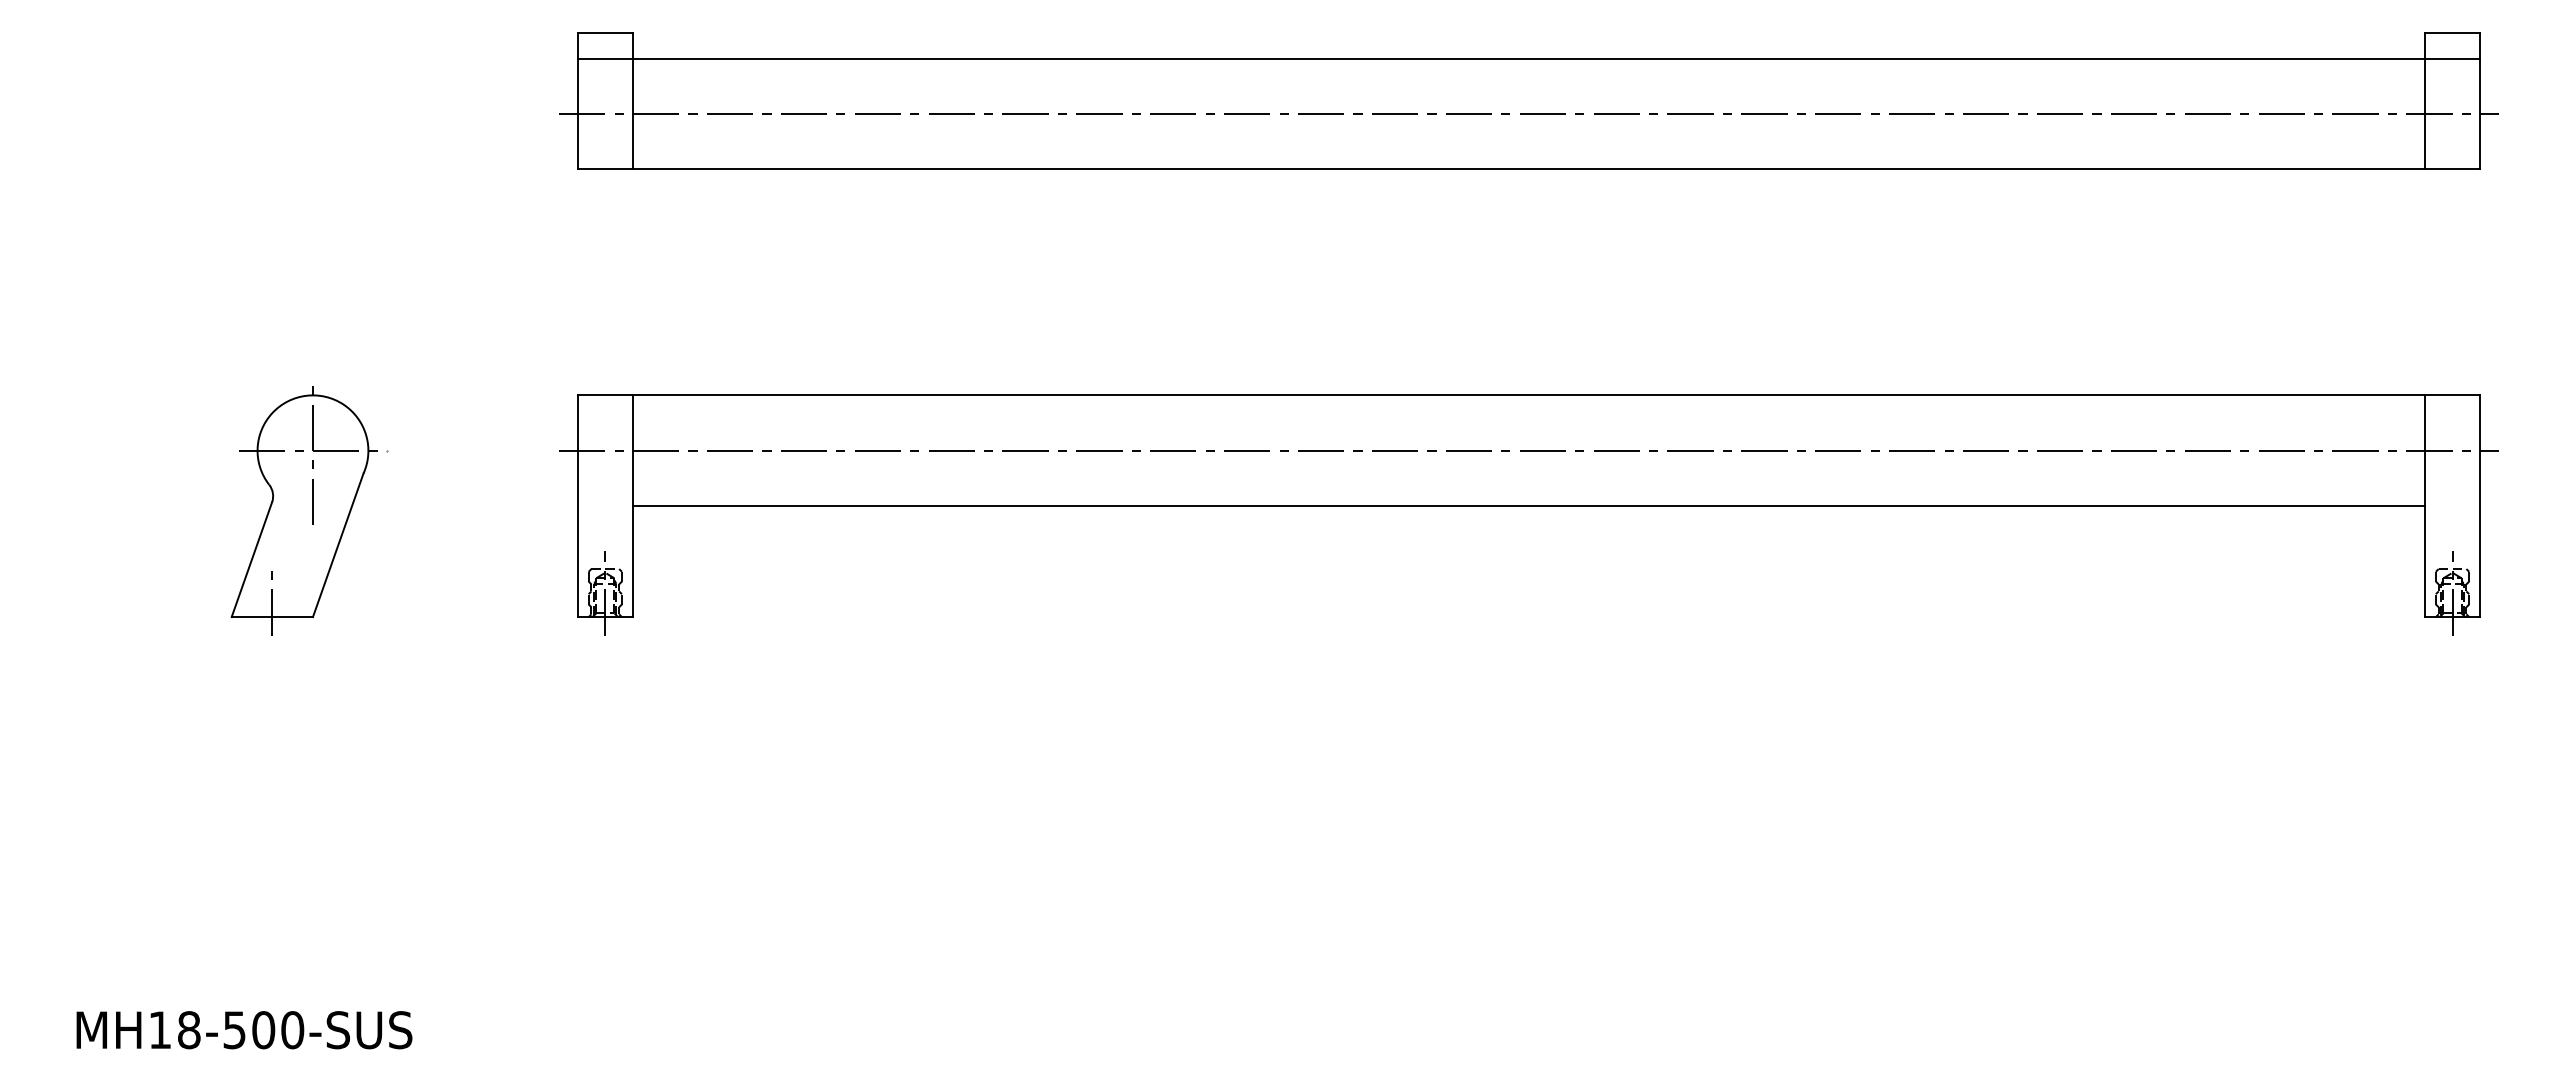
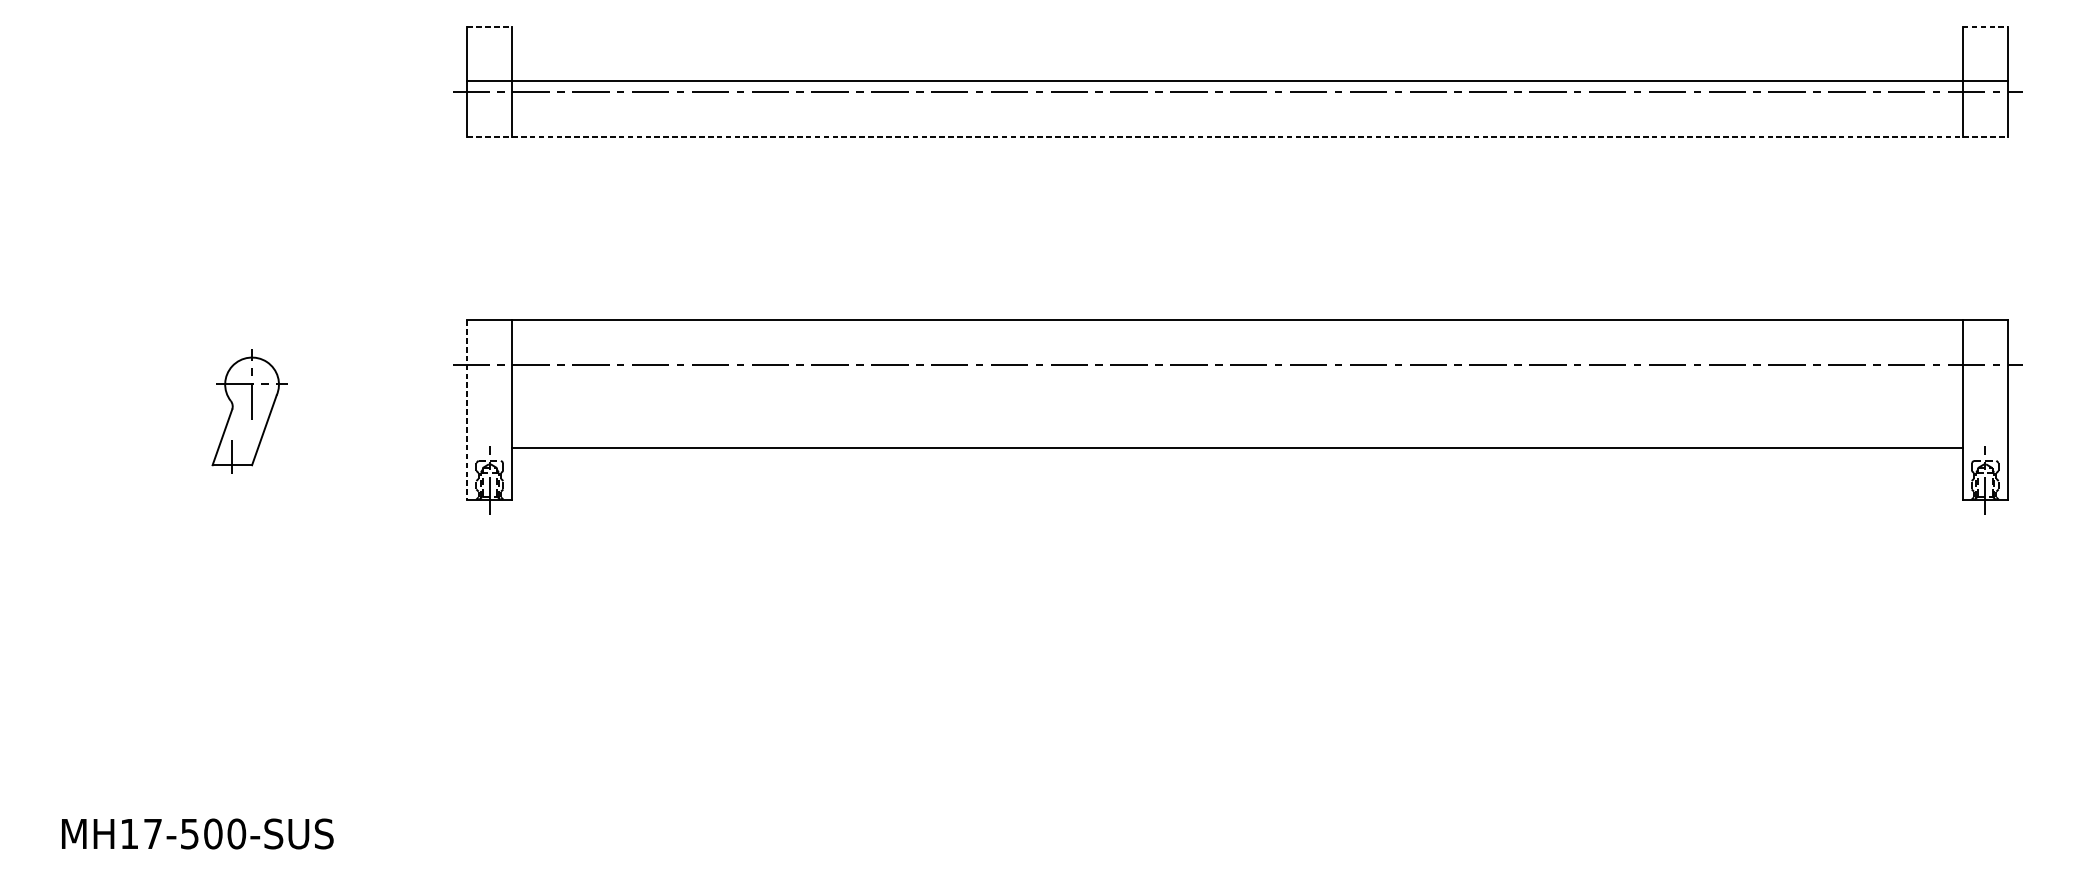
line: (605, 32) -> (490, 26), solid -> dashed
line: (2452, 32) -> (1985, 26), solid -> dashed
line: (1528, 58) -> (1237, 80), moved
line: (1529, 169) -> (1237, 137), solid -> dashed
line: (577, 506) -> (467, 410), solid -> dashed
line: (1528, 506) -> (1237, 448), moved
part: (309, 510) -> (250, 413), size x0.6
text: (189, 1030) -> (153, 834), MH18-500-SUS -> MH17-500-SUS

